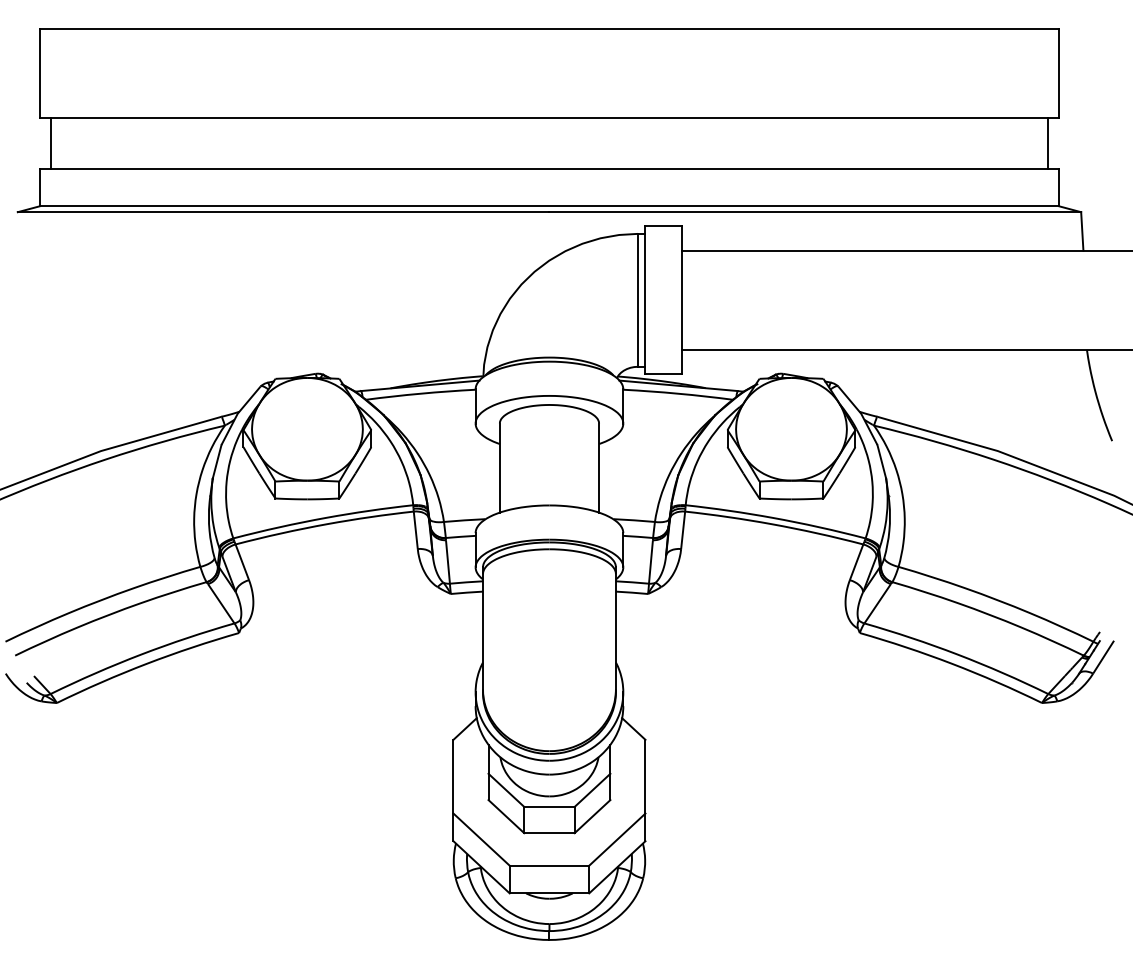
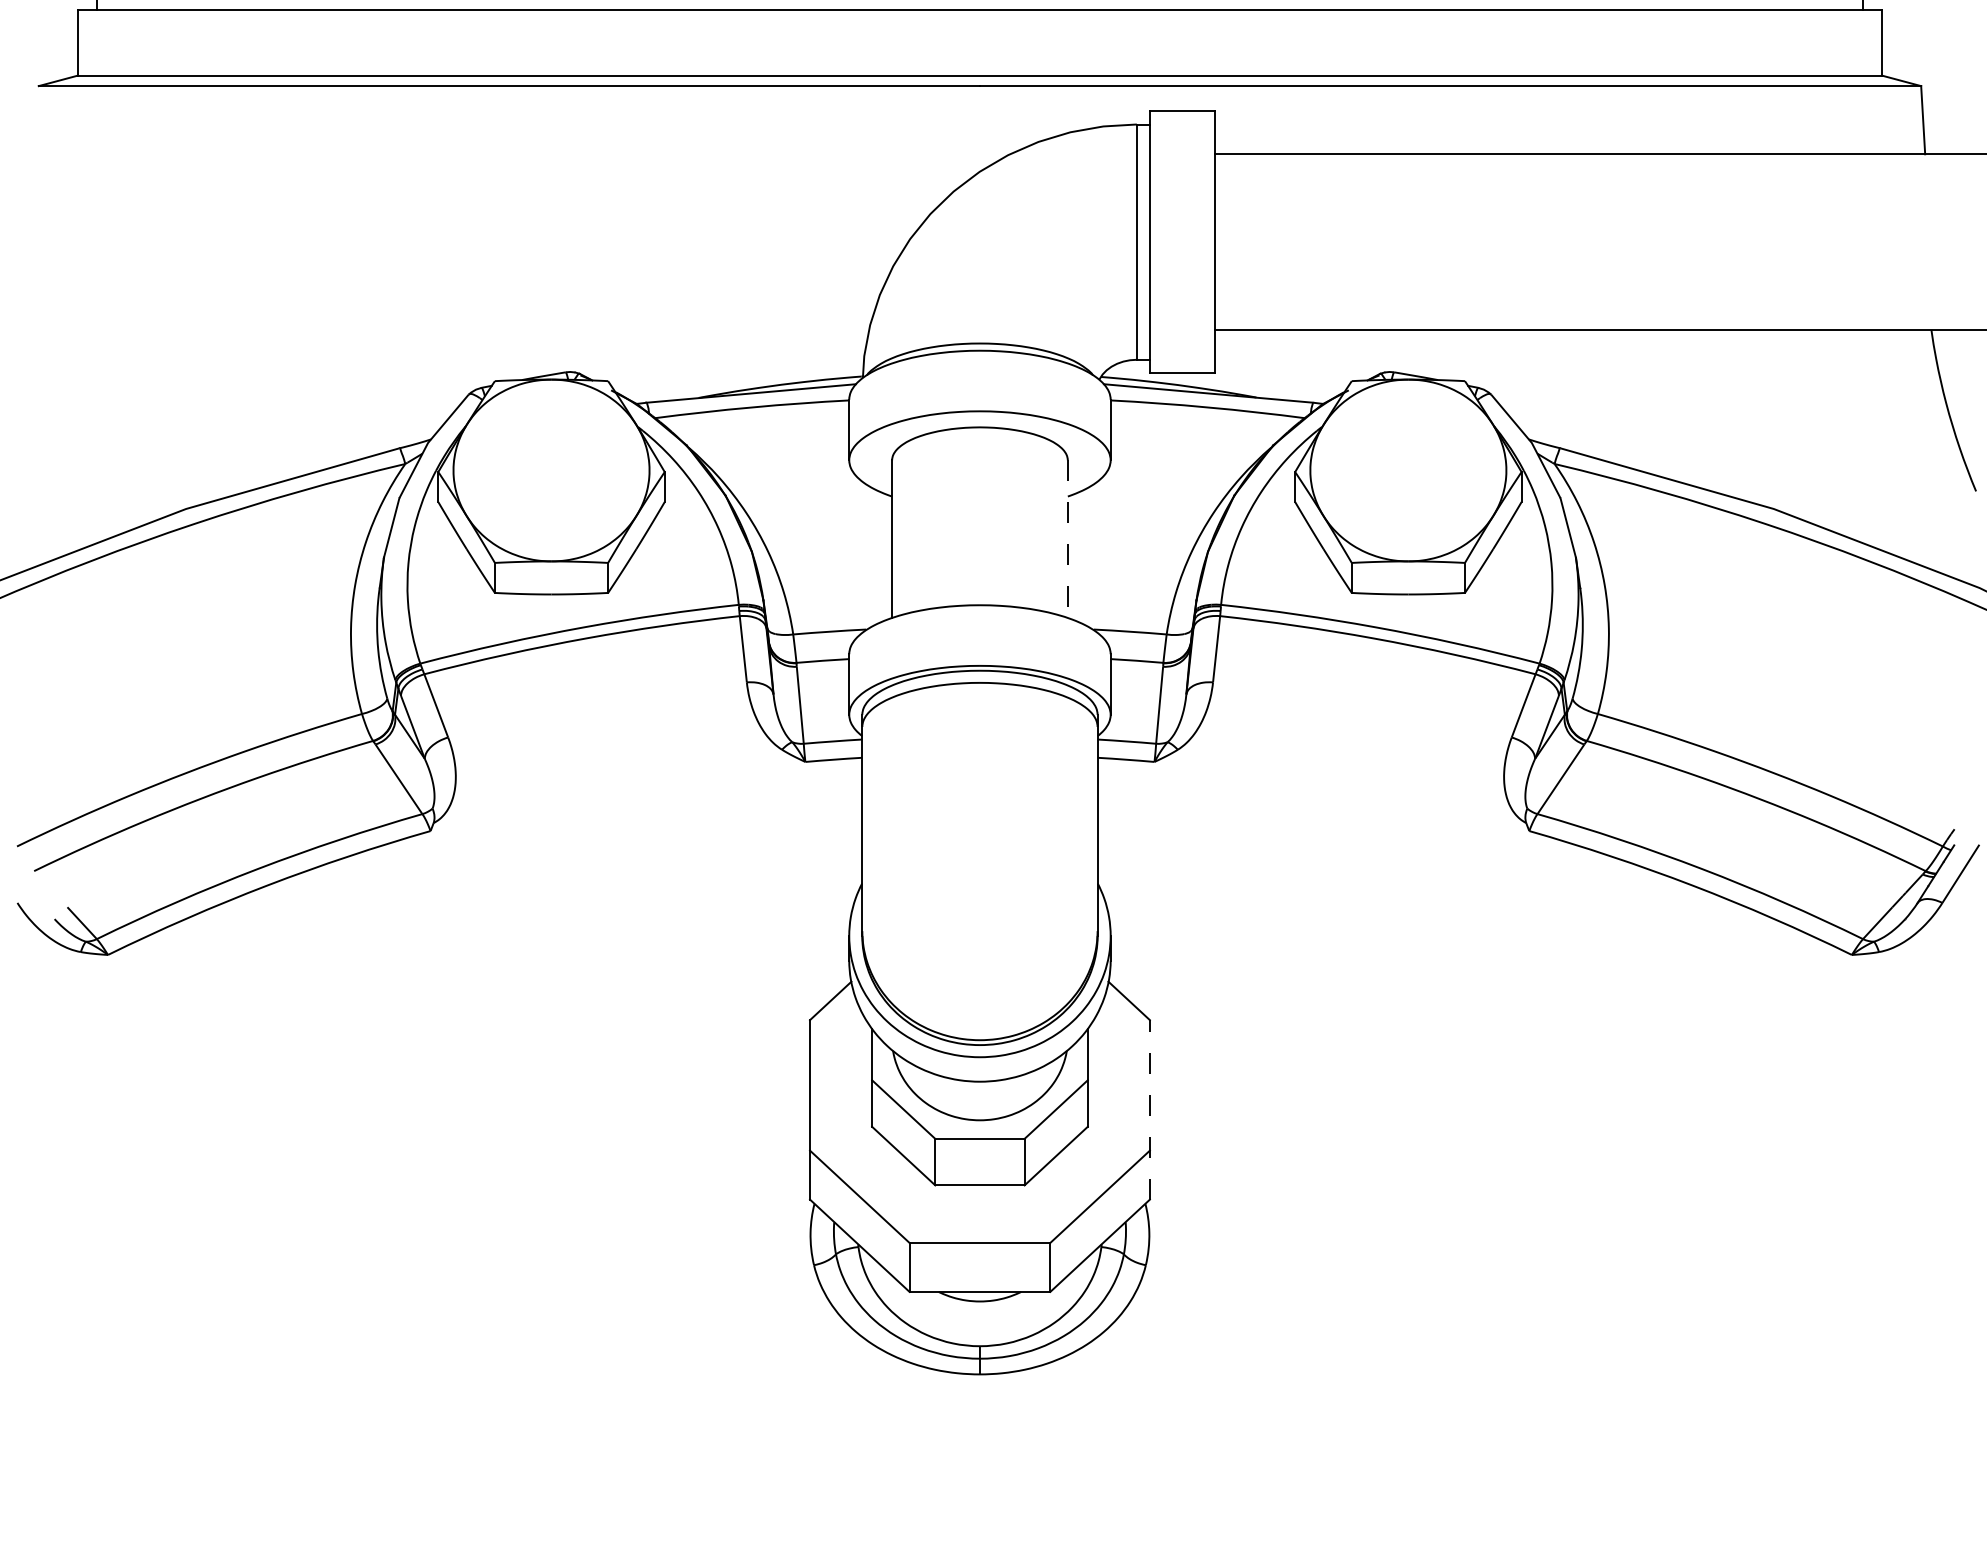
line: (599, 468) -> (1068, 539), solid -> dashed
line: (645, 790) -> (1149, 1109), solid -> dashed

